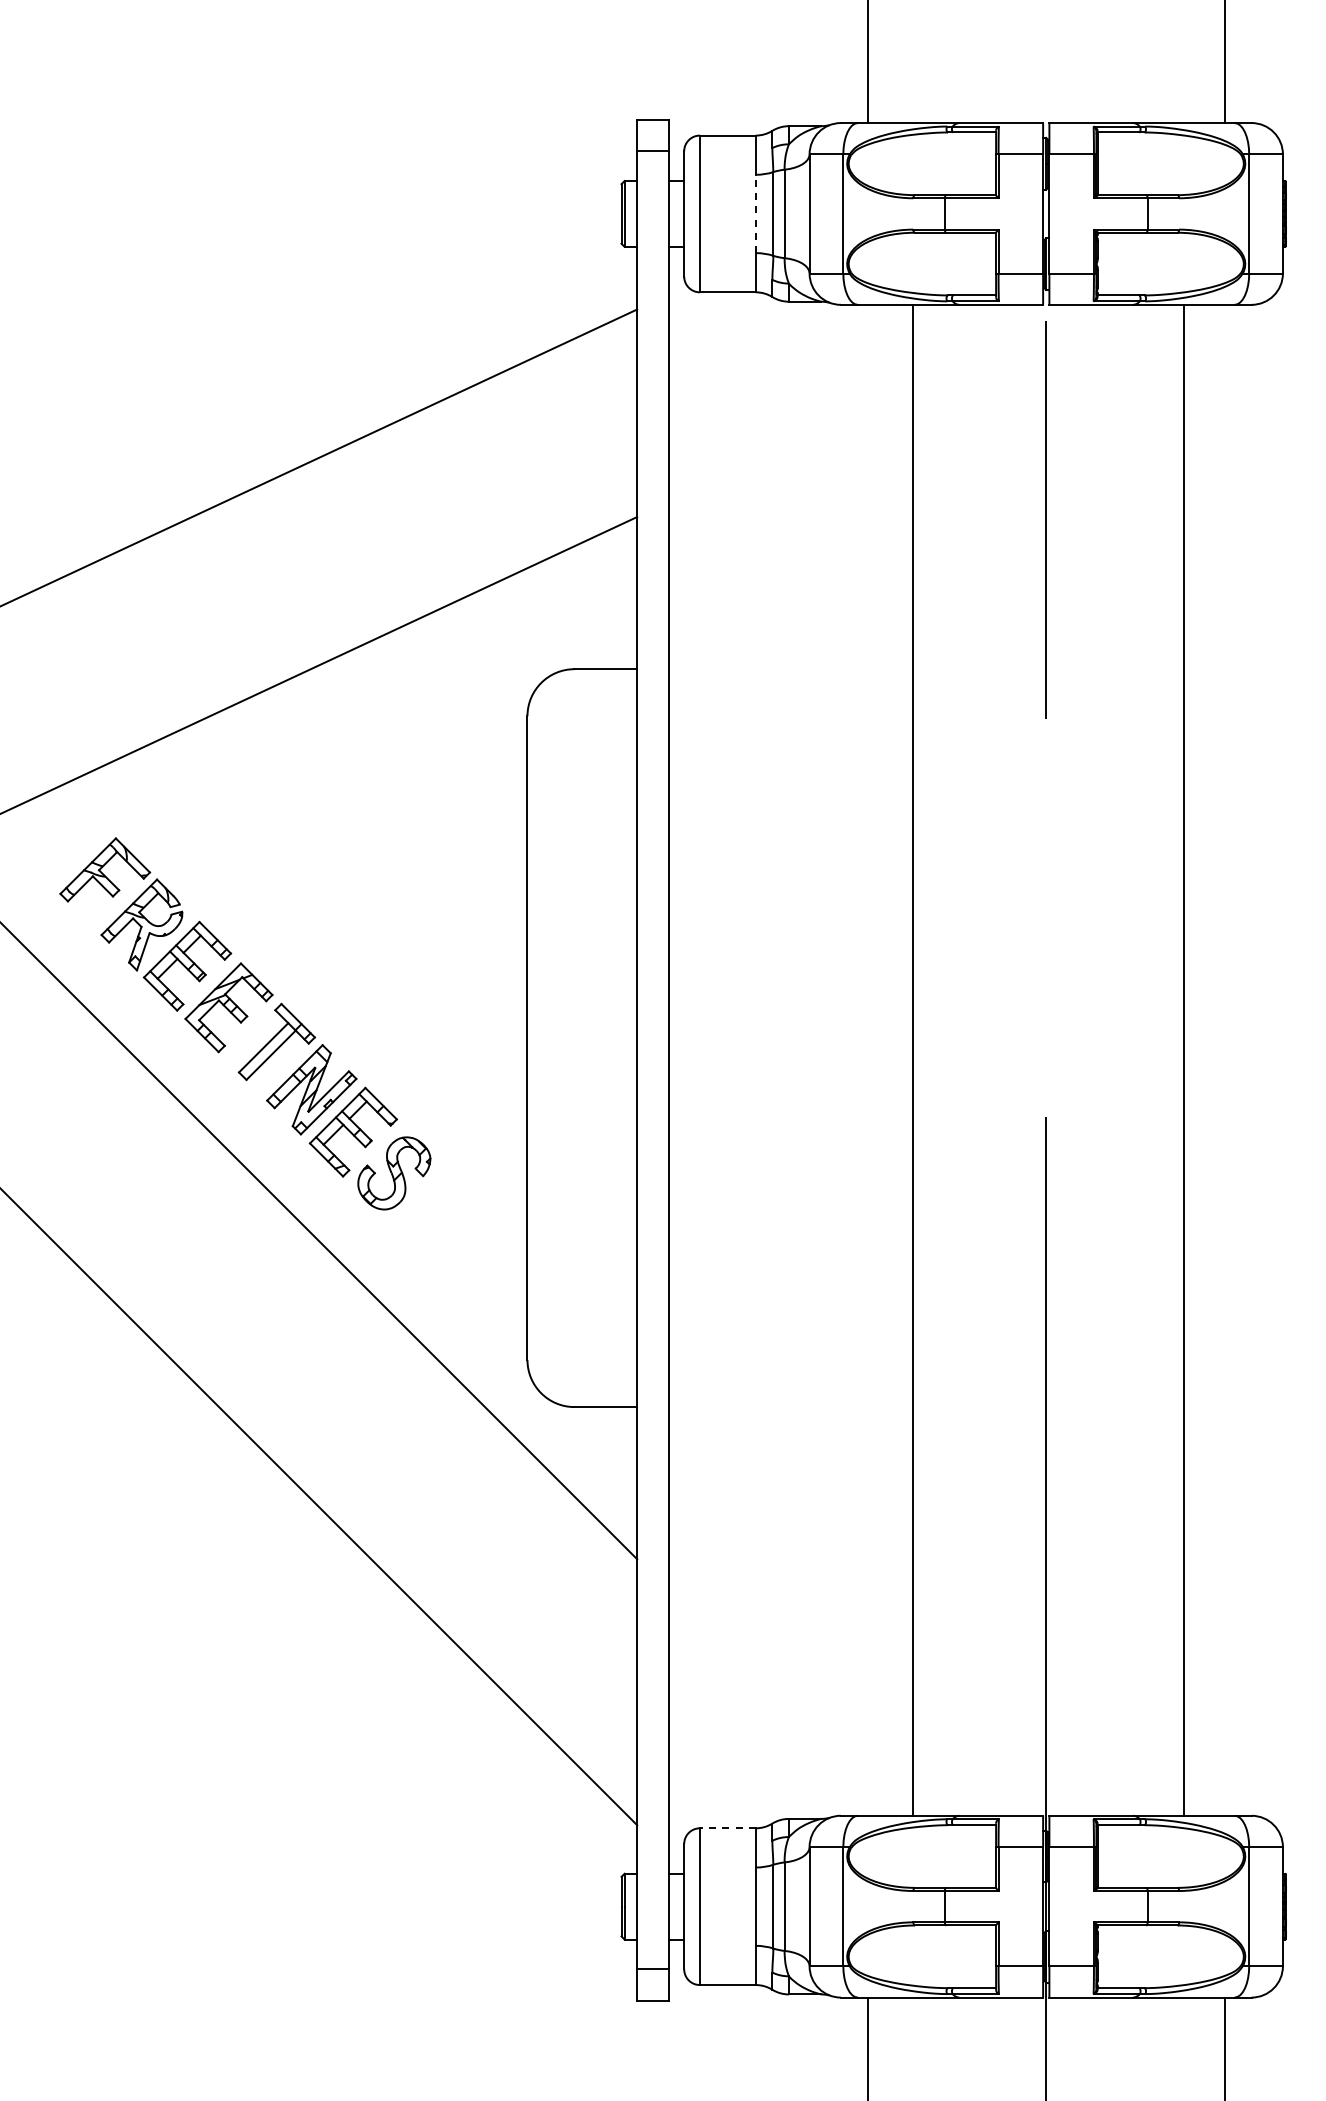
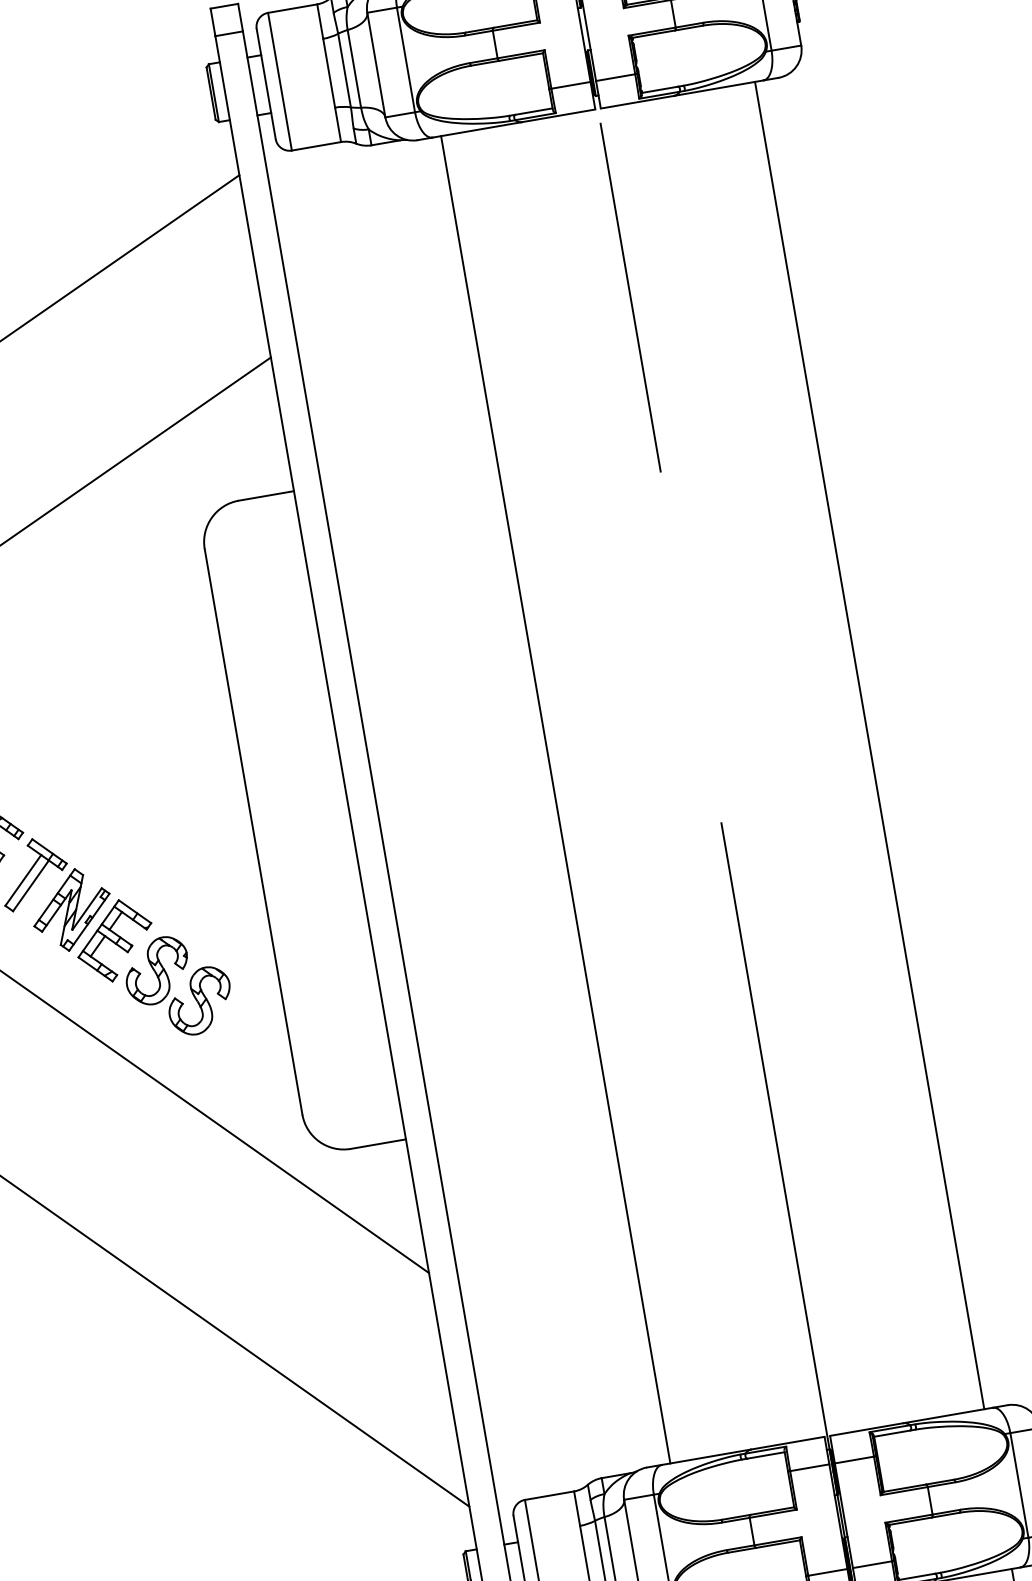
line: (755, 213) -> (328, 72), dashed -> solid
line: (912, 1059) -> (555, 799), moved
line: (1183, 1059) -> (869, 744), moved
part: (435, 1214) -> (199, 1000), added
line: (727, 1828) -> (549, 1495), dashed -> solid

